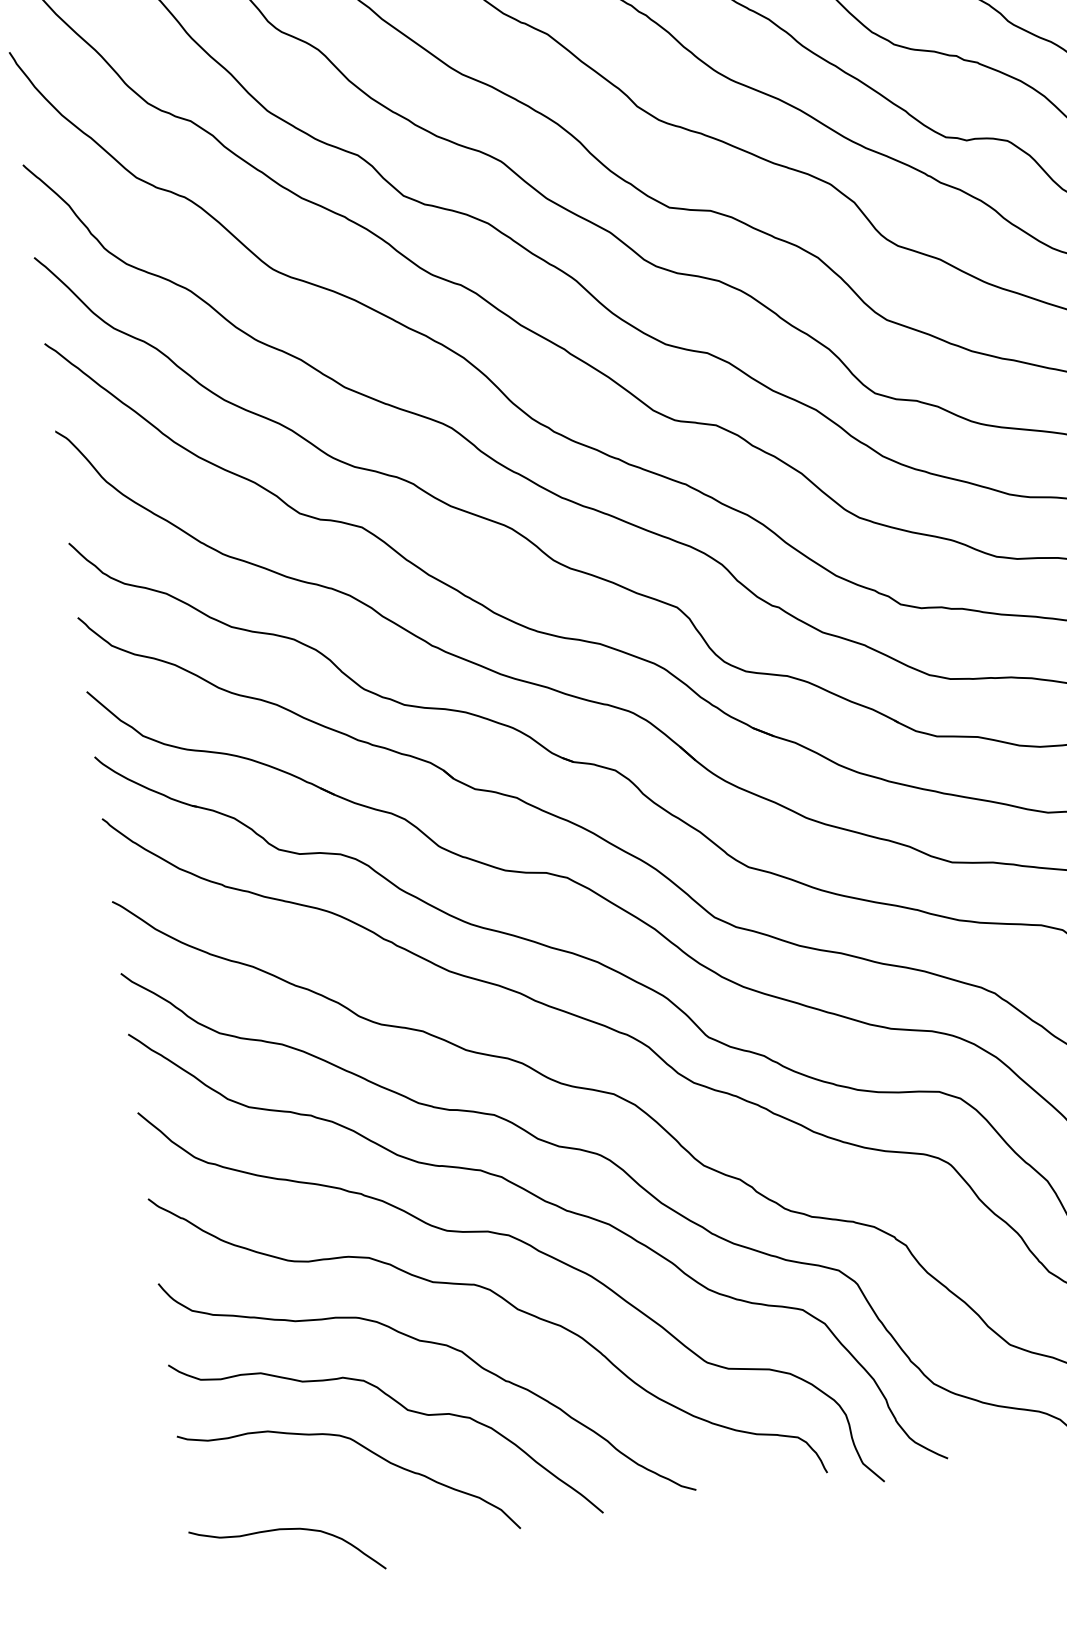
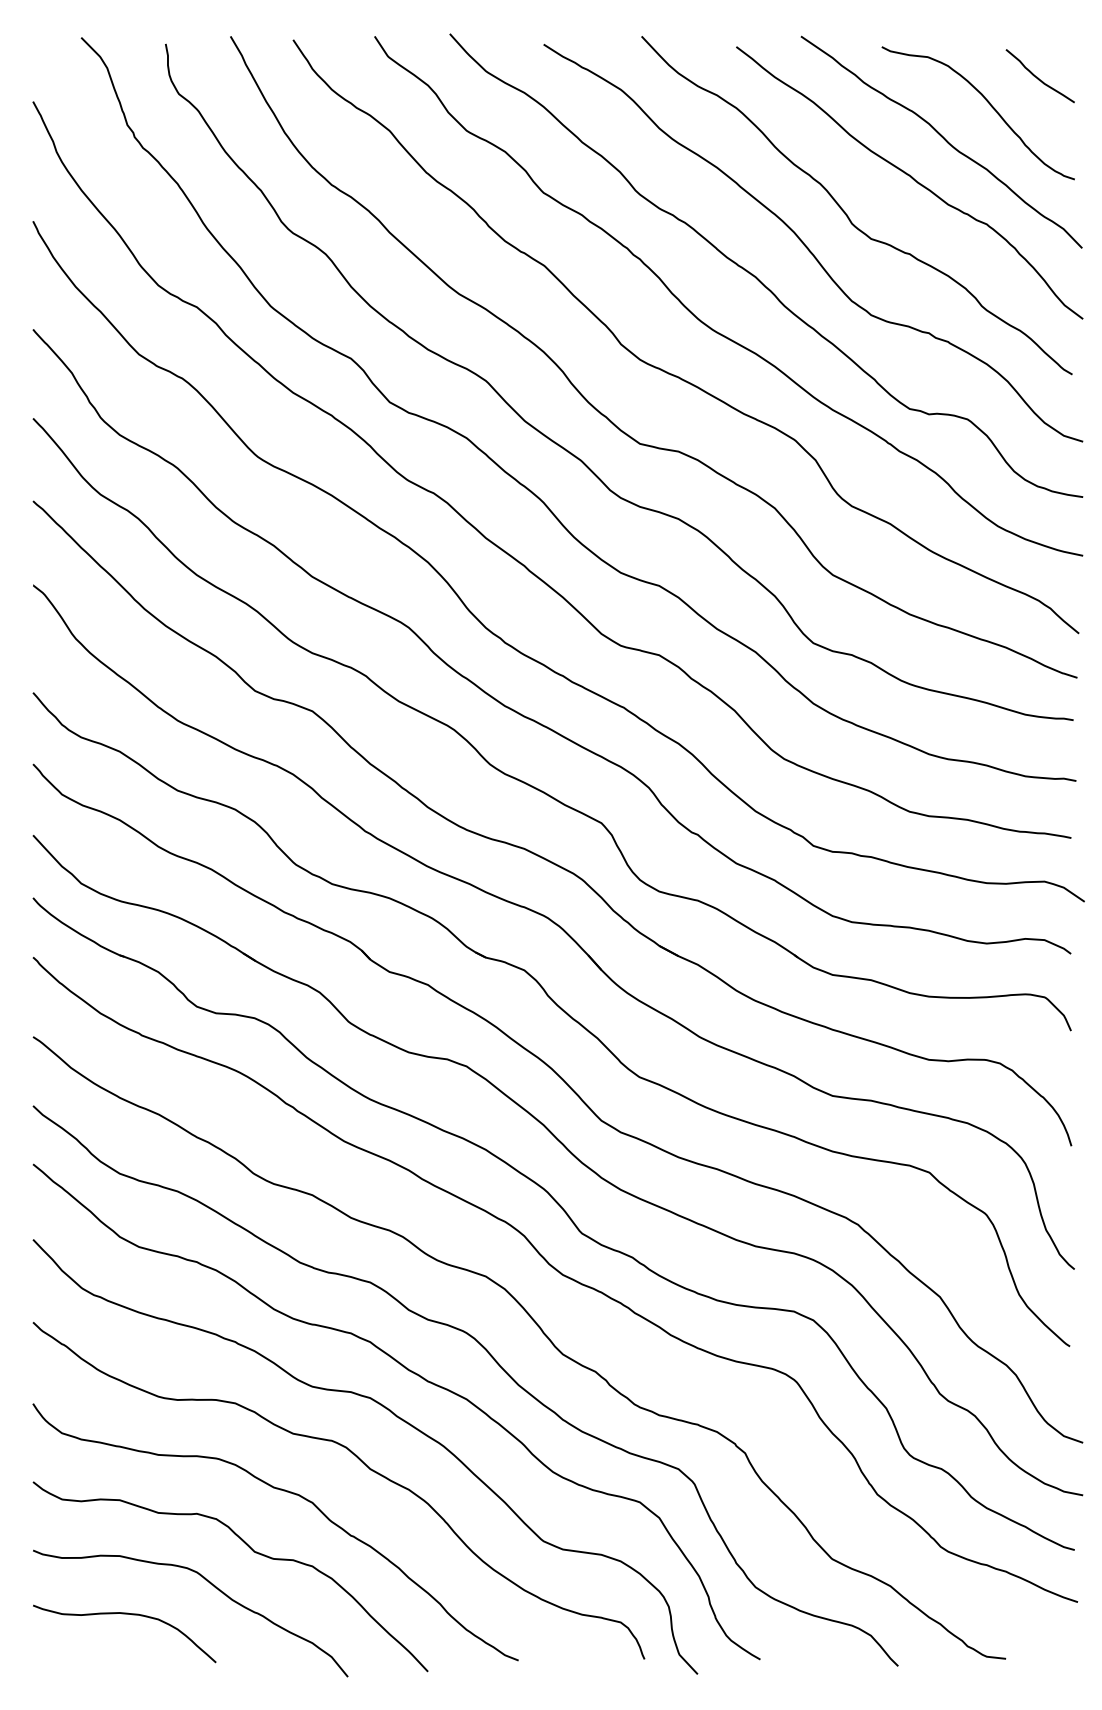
curve: (284, 1530) -> (124, 1614), moved

